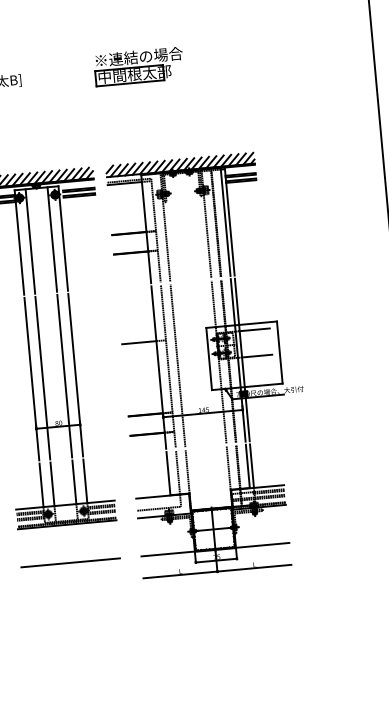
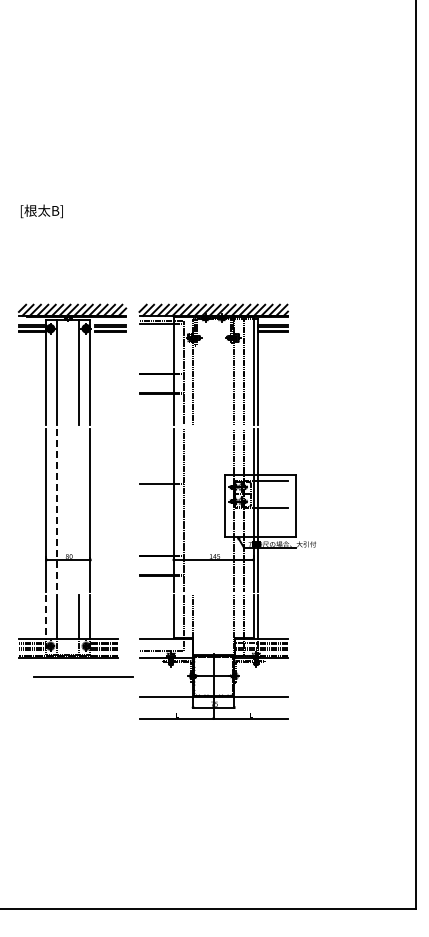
part: (139, 66) -> (181, 208), removed
line: (178, 365) -> (193, 509), removed
line: (64, 375) -> (79, 509), removed
line: (42, 378) -> (57, 510), solid -> dashed
line: (41, 485) -> (46, 616), solid -> dashed
line: (70, 562) -> (83, 676), moved

